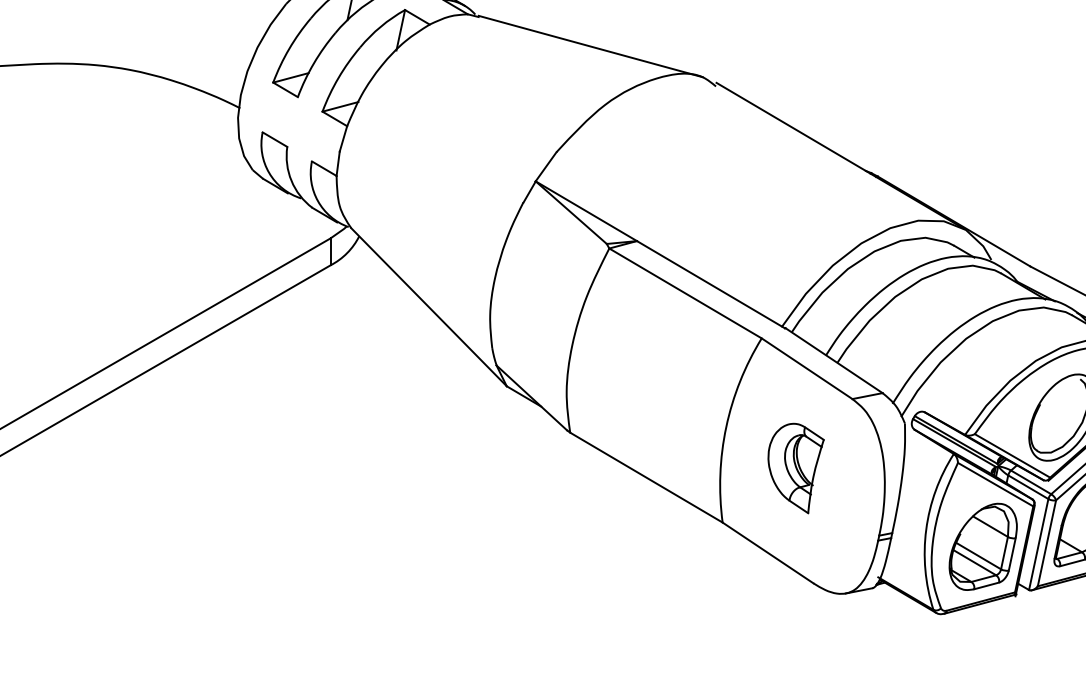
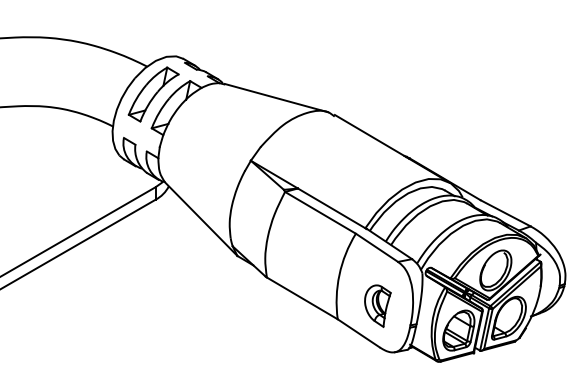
part: (795, 467) -> (377, 305), moved

